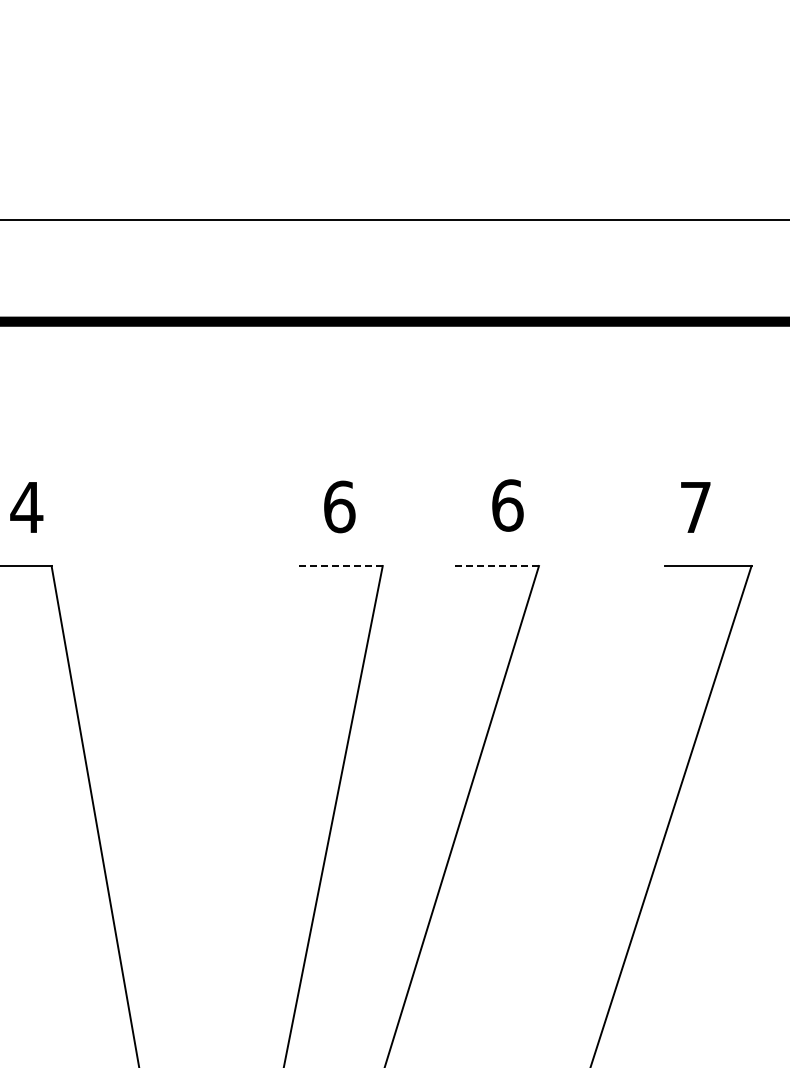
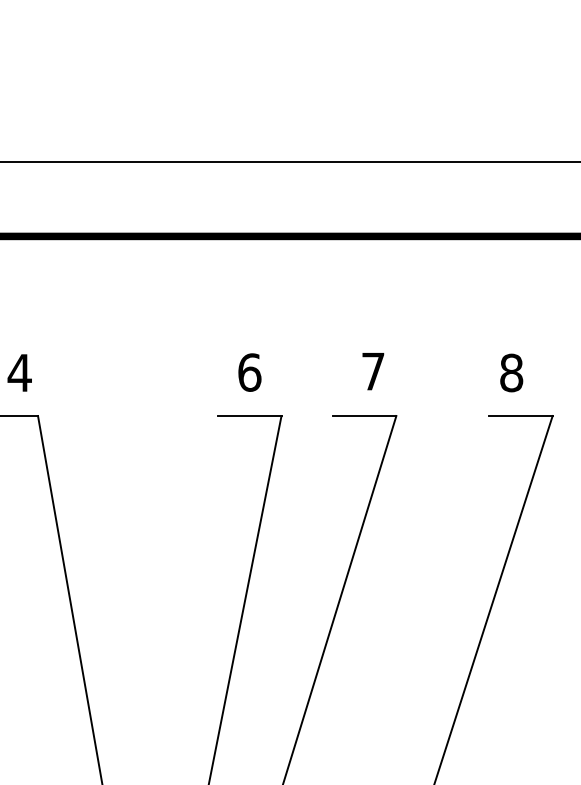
text: (507, 505) -> (373, 371), 6 -> 7
text: (695, 507) -> (511, 373), 7 -> 8
line: (339, 566) -> (249, 416), dashed -> solid
line: (495, 566) -> (364, 416), dashed -> solid

